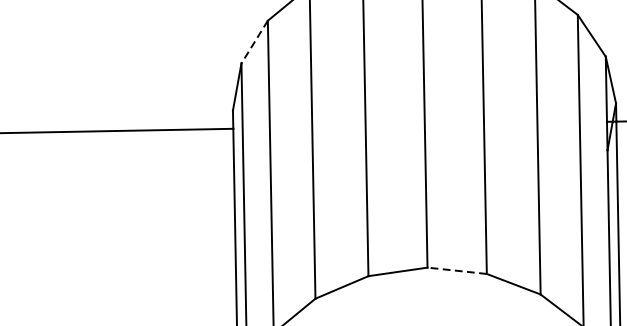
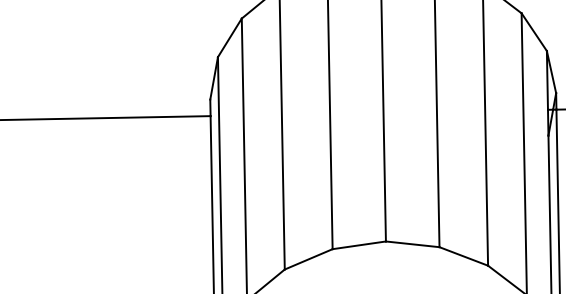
line: (254, 41) -> (229, 37), dashed -> solid
line: (456, 270) -> (412, 244), dashed -> solid

